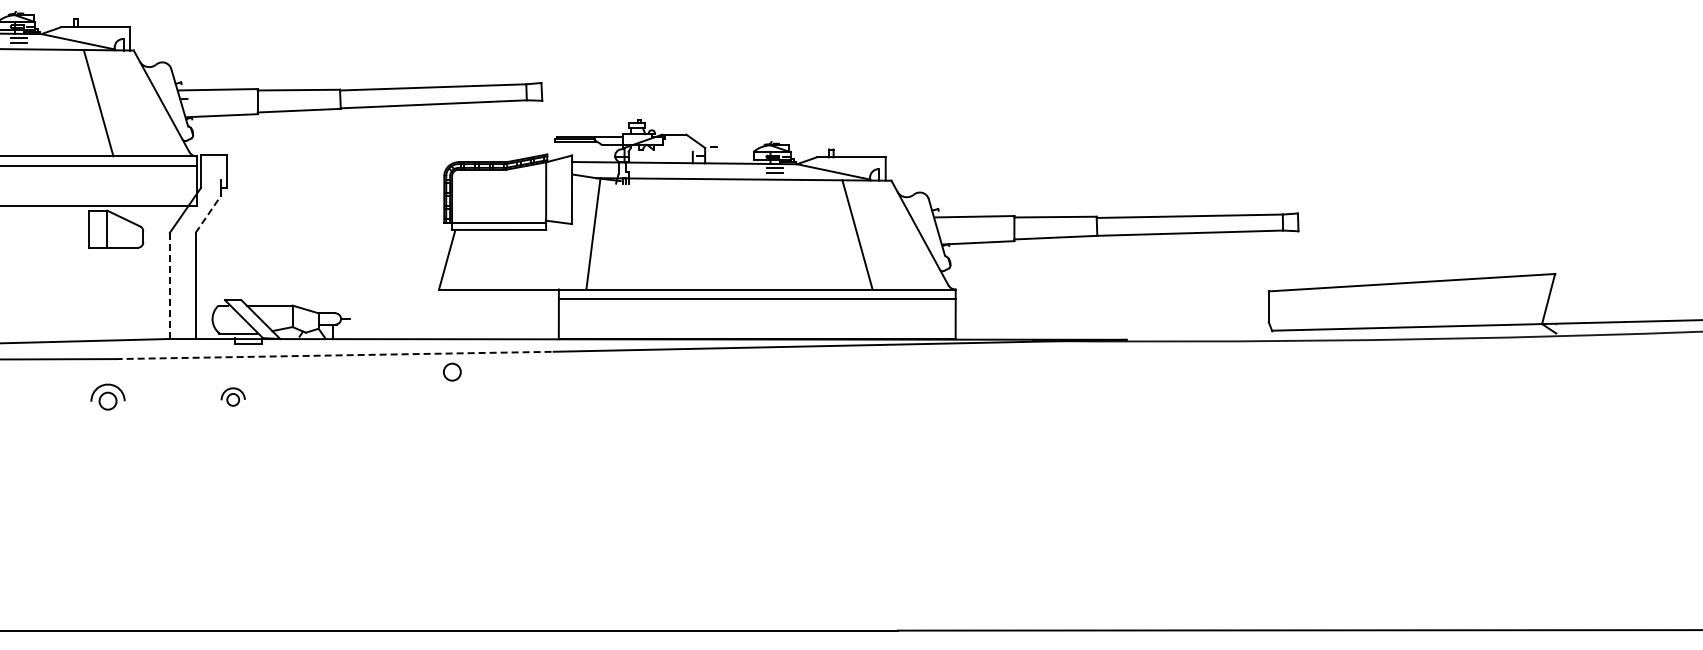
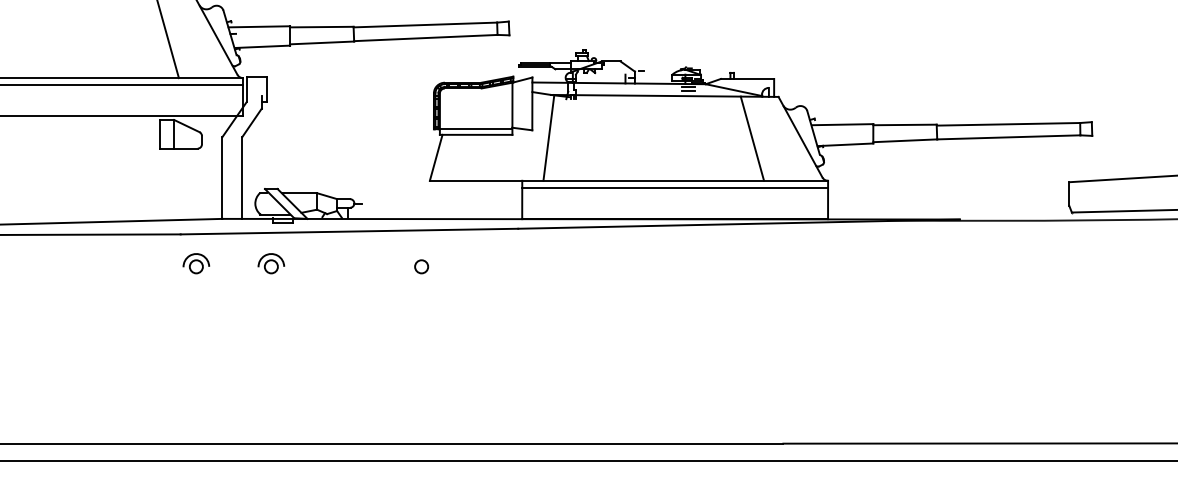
line: (208, 213) -> (252, 122), dashed -> solid
line: (169, 286) -> (222, 178), dashed -> solid
line: (335, 355) -> (350, 231), dashed -> solid
circle: (452, 371) -> (421, 266), moved
part: (107, 396) -> (195, 263), moved
part: (232, 396) -> (270, 263), size x1.43

